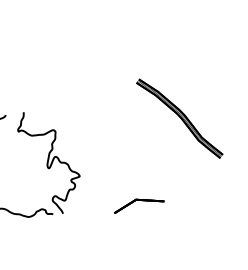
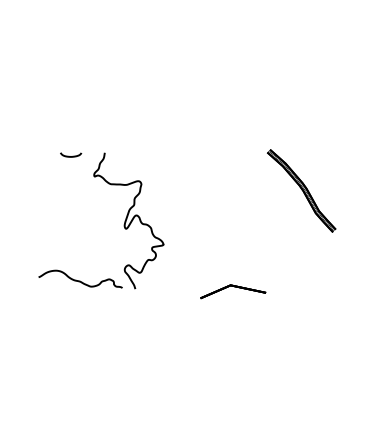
part: (179, 118) -> (301, 190), size x0.71

